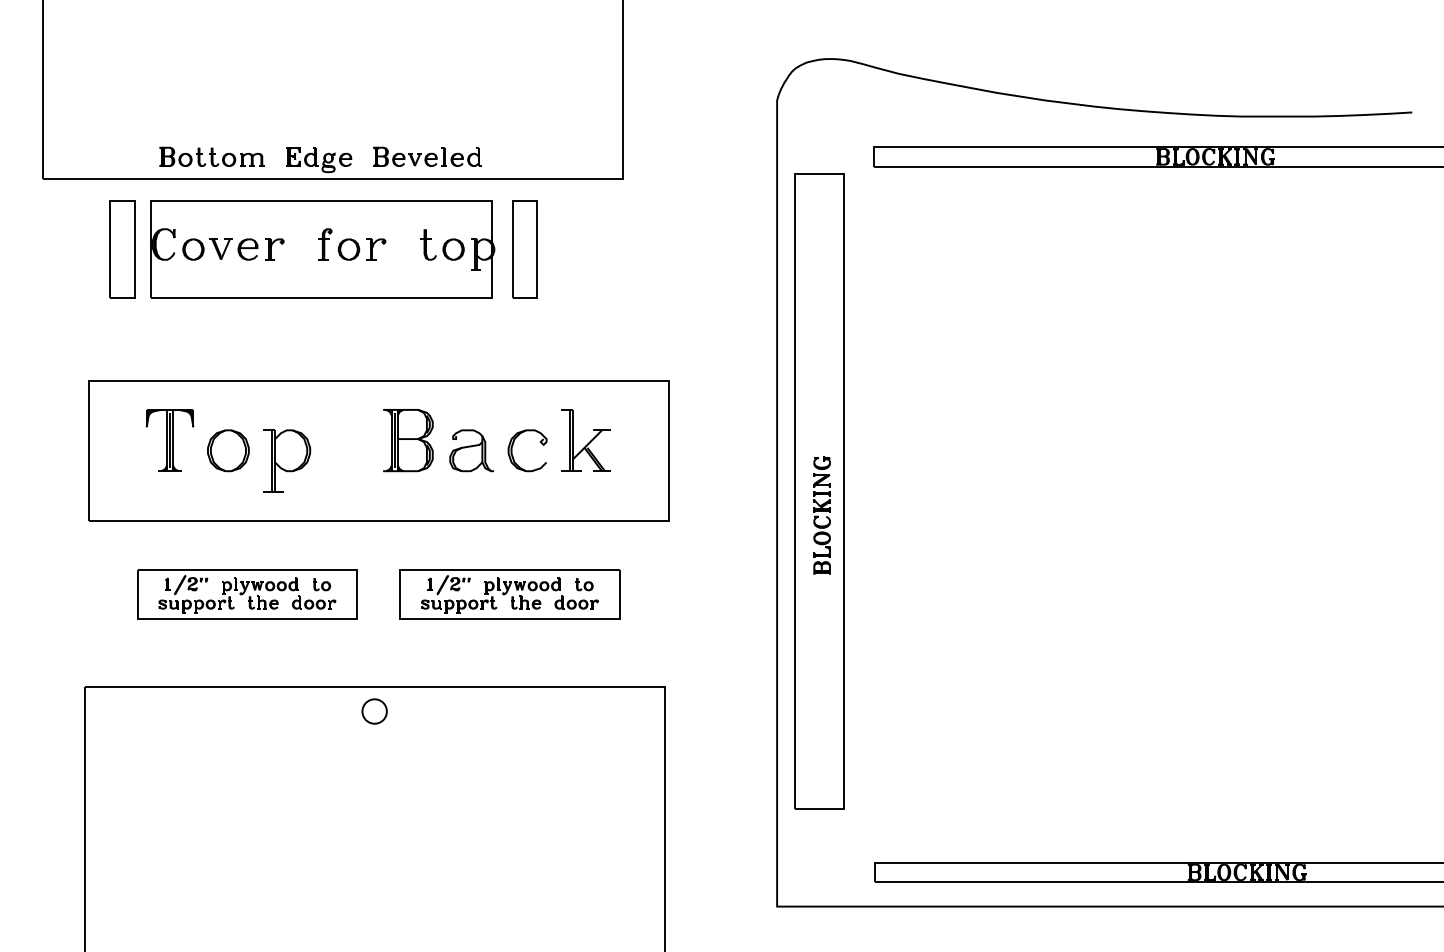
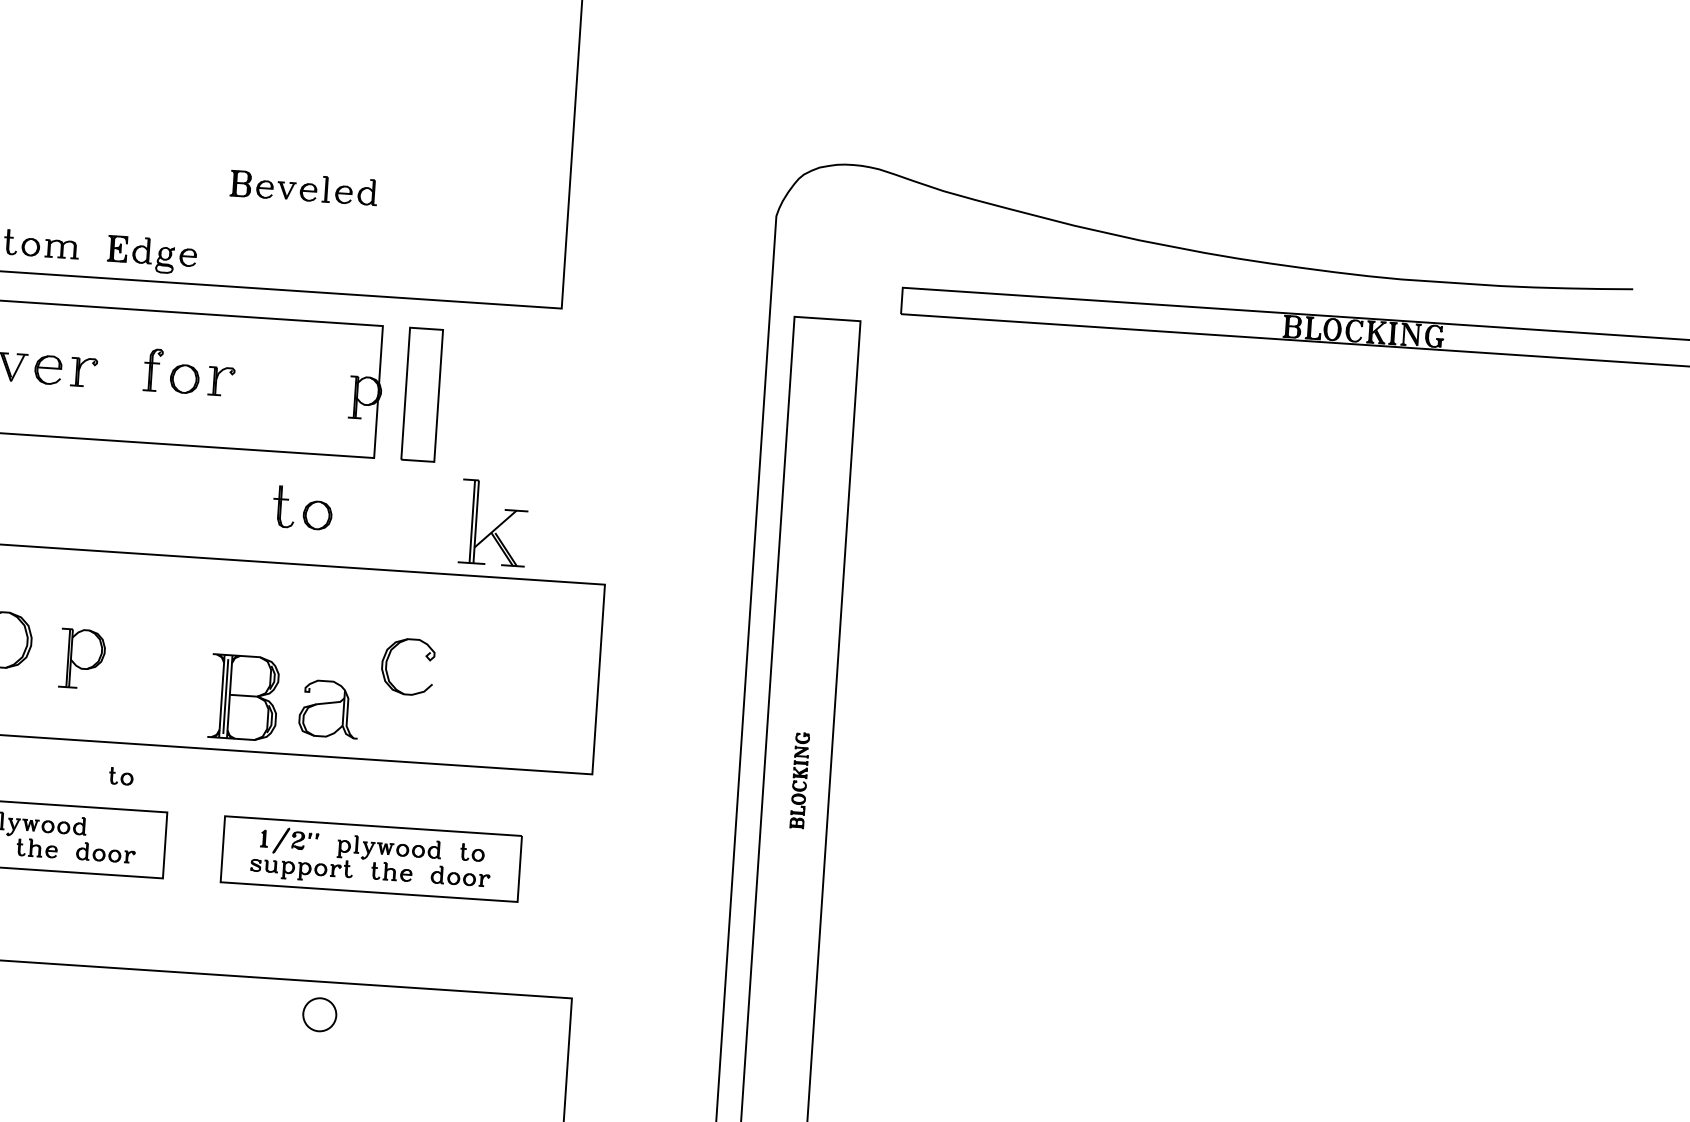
part: (427, 156) -> (303, 187), moved
part: (442, 244) -> (303, 507), moved
part: (408, 440) -> (244, 697), moved
part: (585, 440) -> (493, 522), moved
part: (471, 450) -> (329, 708), moved
part: (287, 460) -> (82, 658), size x0.7
part: (821, 515) -> (799, 780), size x0.6
part: (321, 584) -> (121, 776), moved
part: (374, 711) -> (319, 1014), moved

